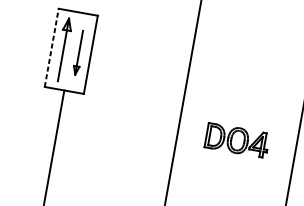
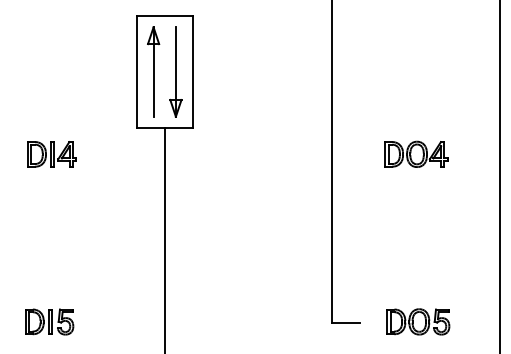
line: (51, 48) -> (136, 72), dashed -> solid
part: (78, 52) -> (175, 71), size x1.43
part: (237, 139) -> (416, 153), size x0.71

